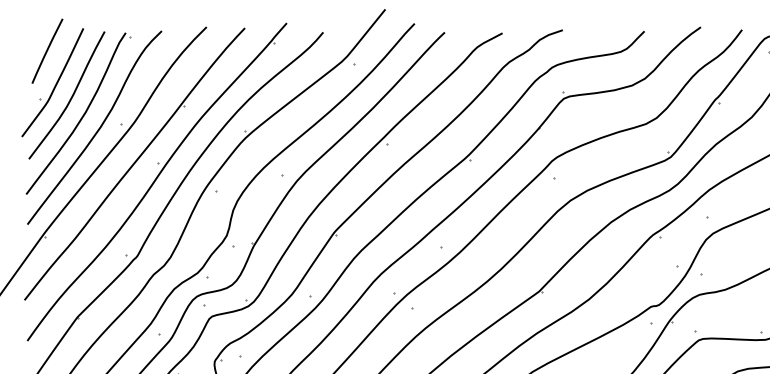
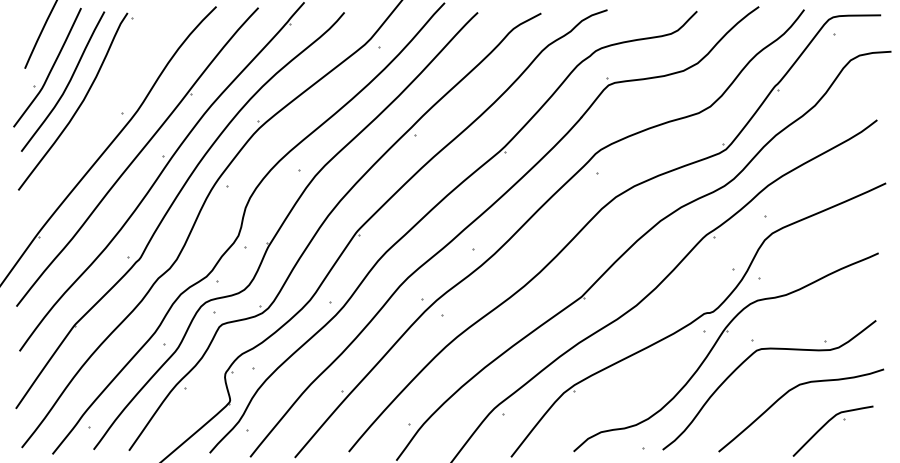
curve: (97, 129) -> (96, 119), removed

